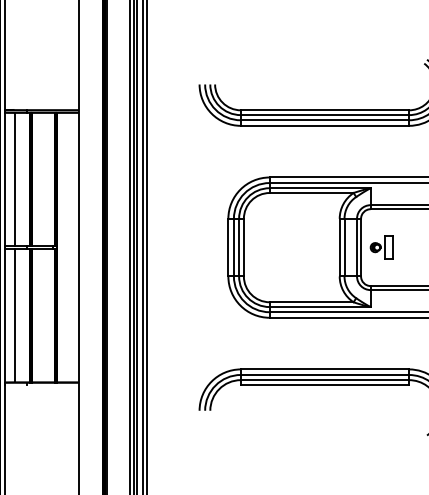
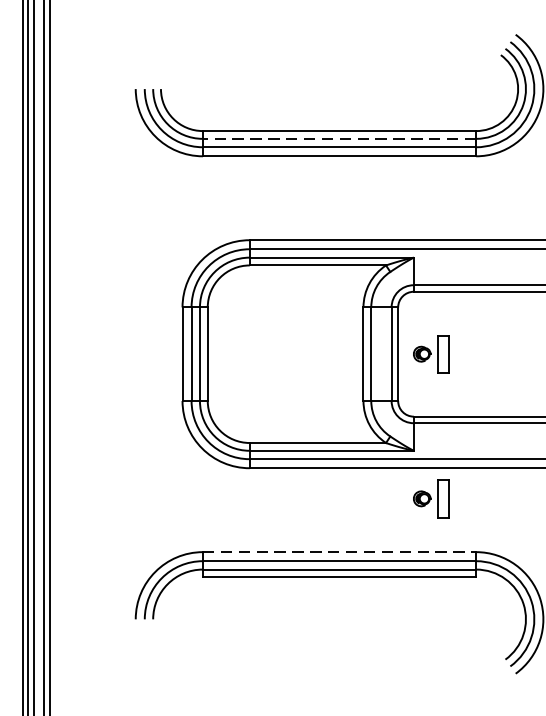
line: (324, 115) -> (338, 139), solid -> dashed
part: (381, 336) -> (431, 498), added
line: (325, 369) -> (340, 552), solid -> dashed

